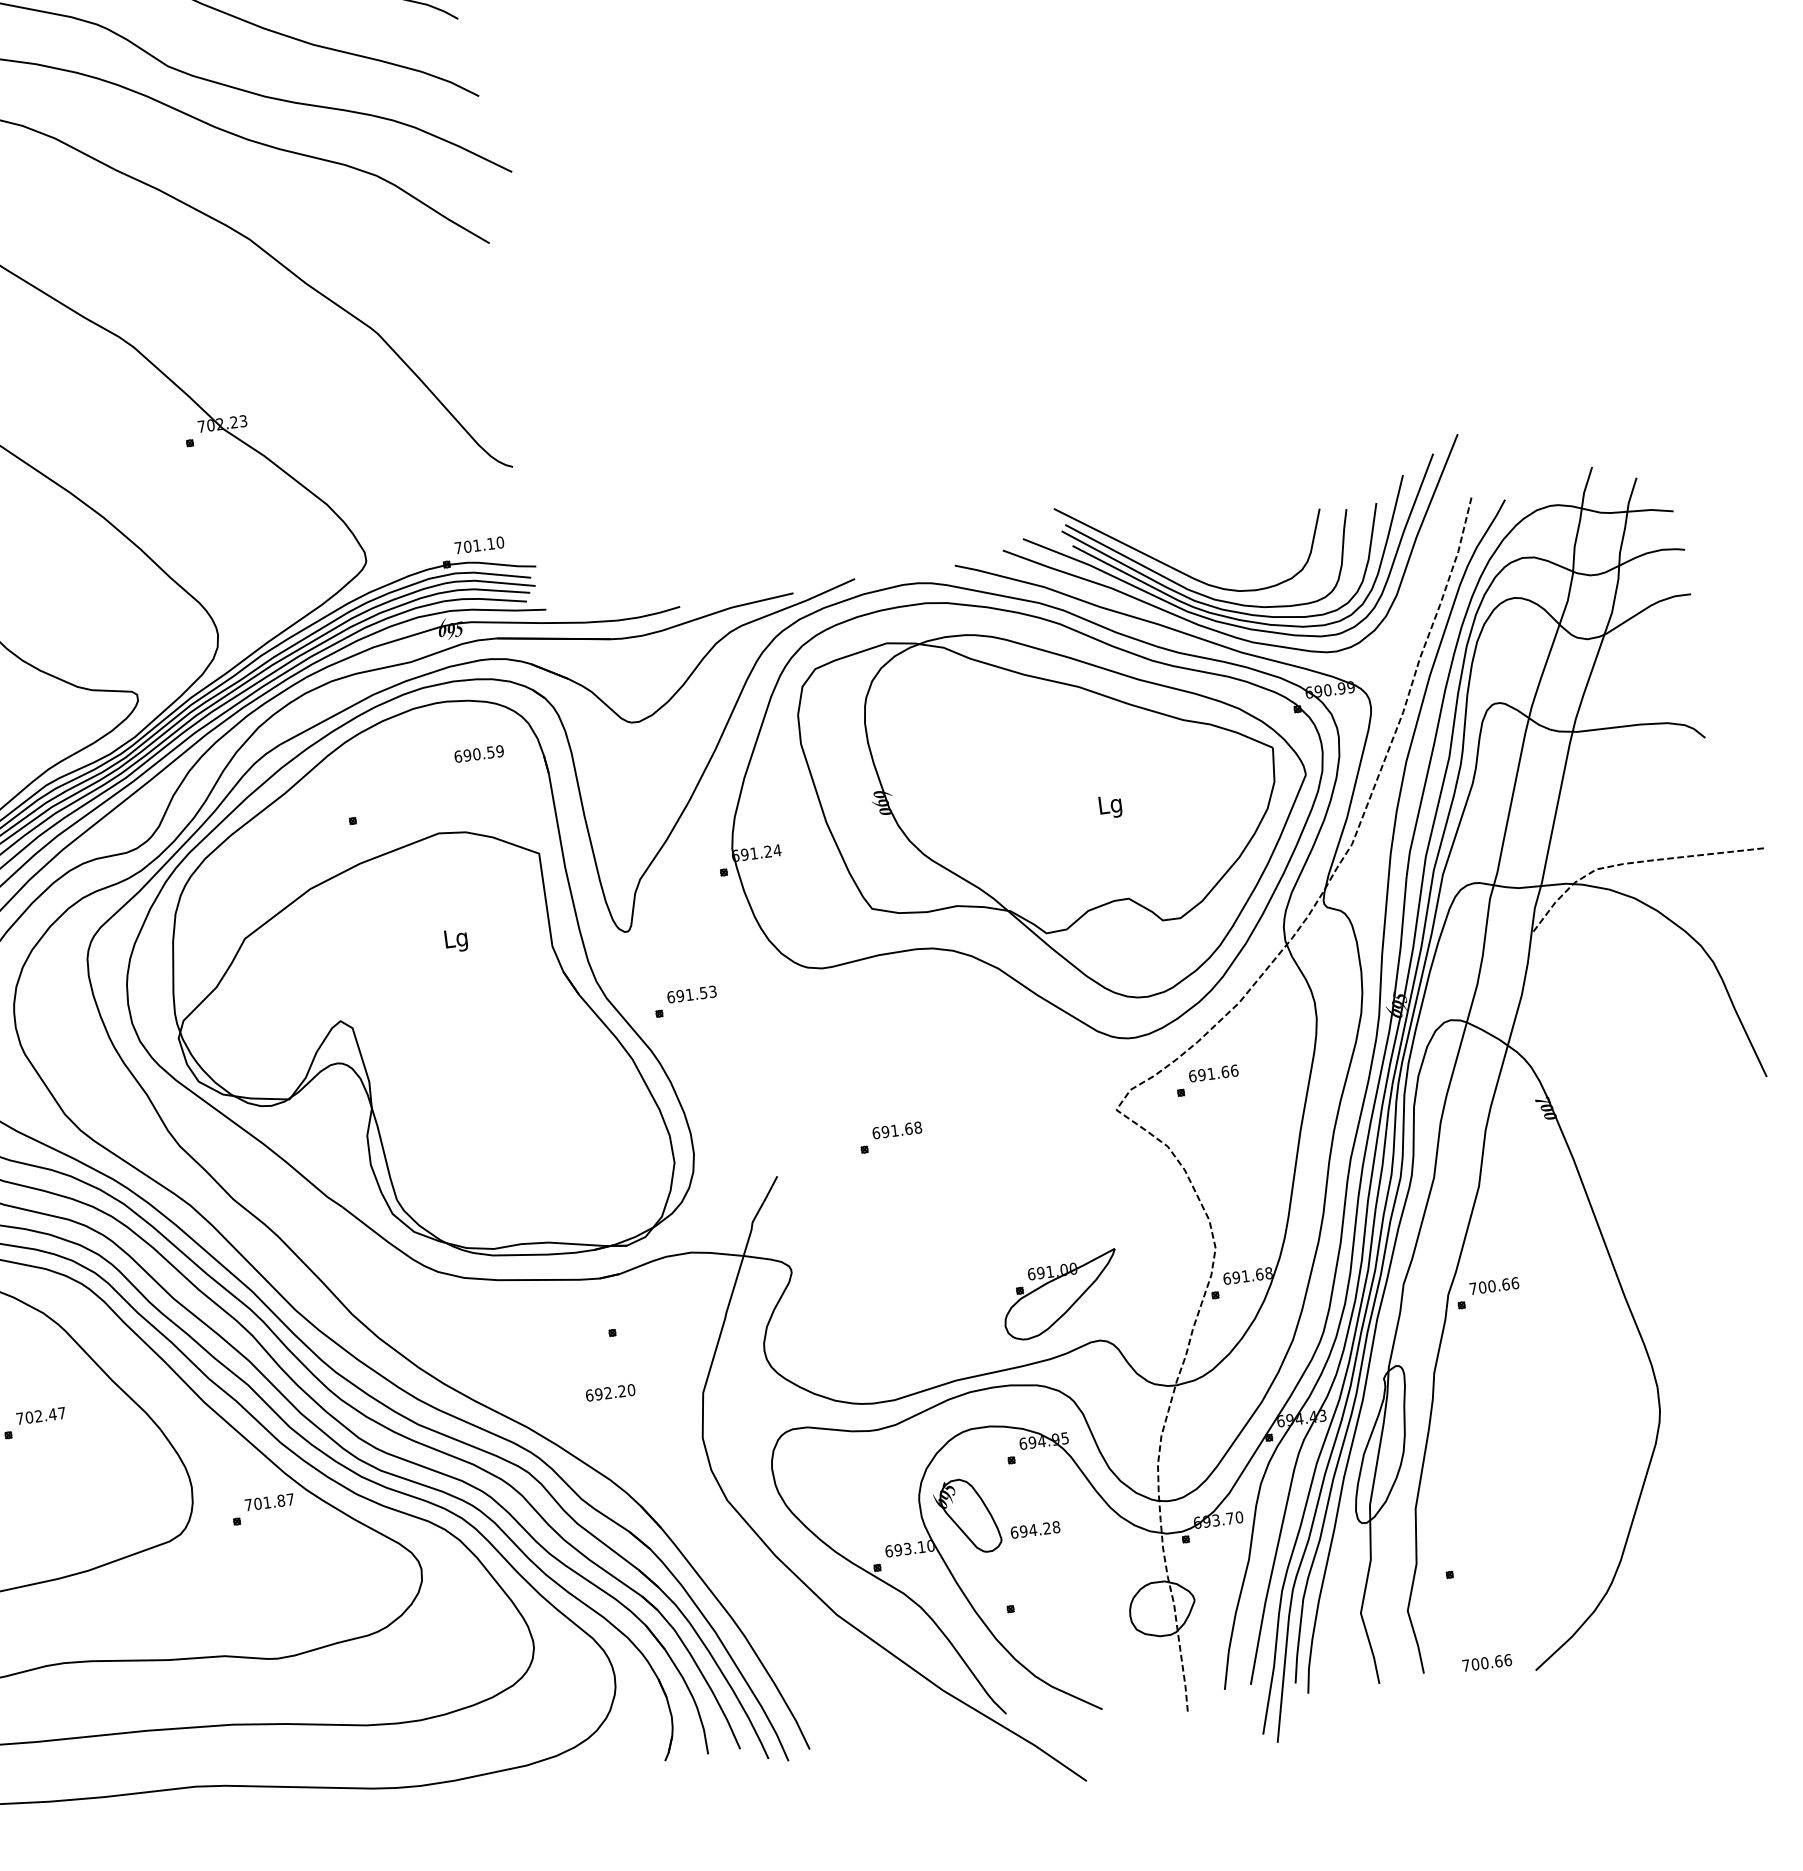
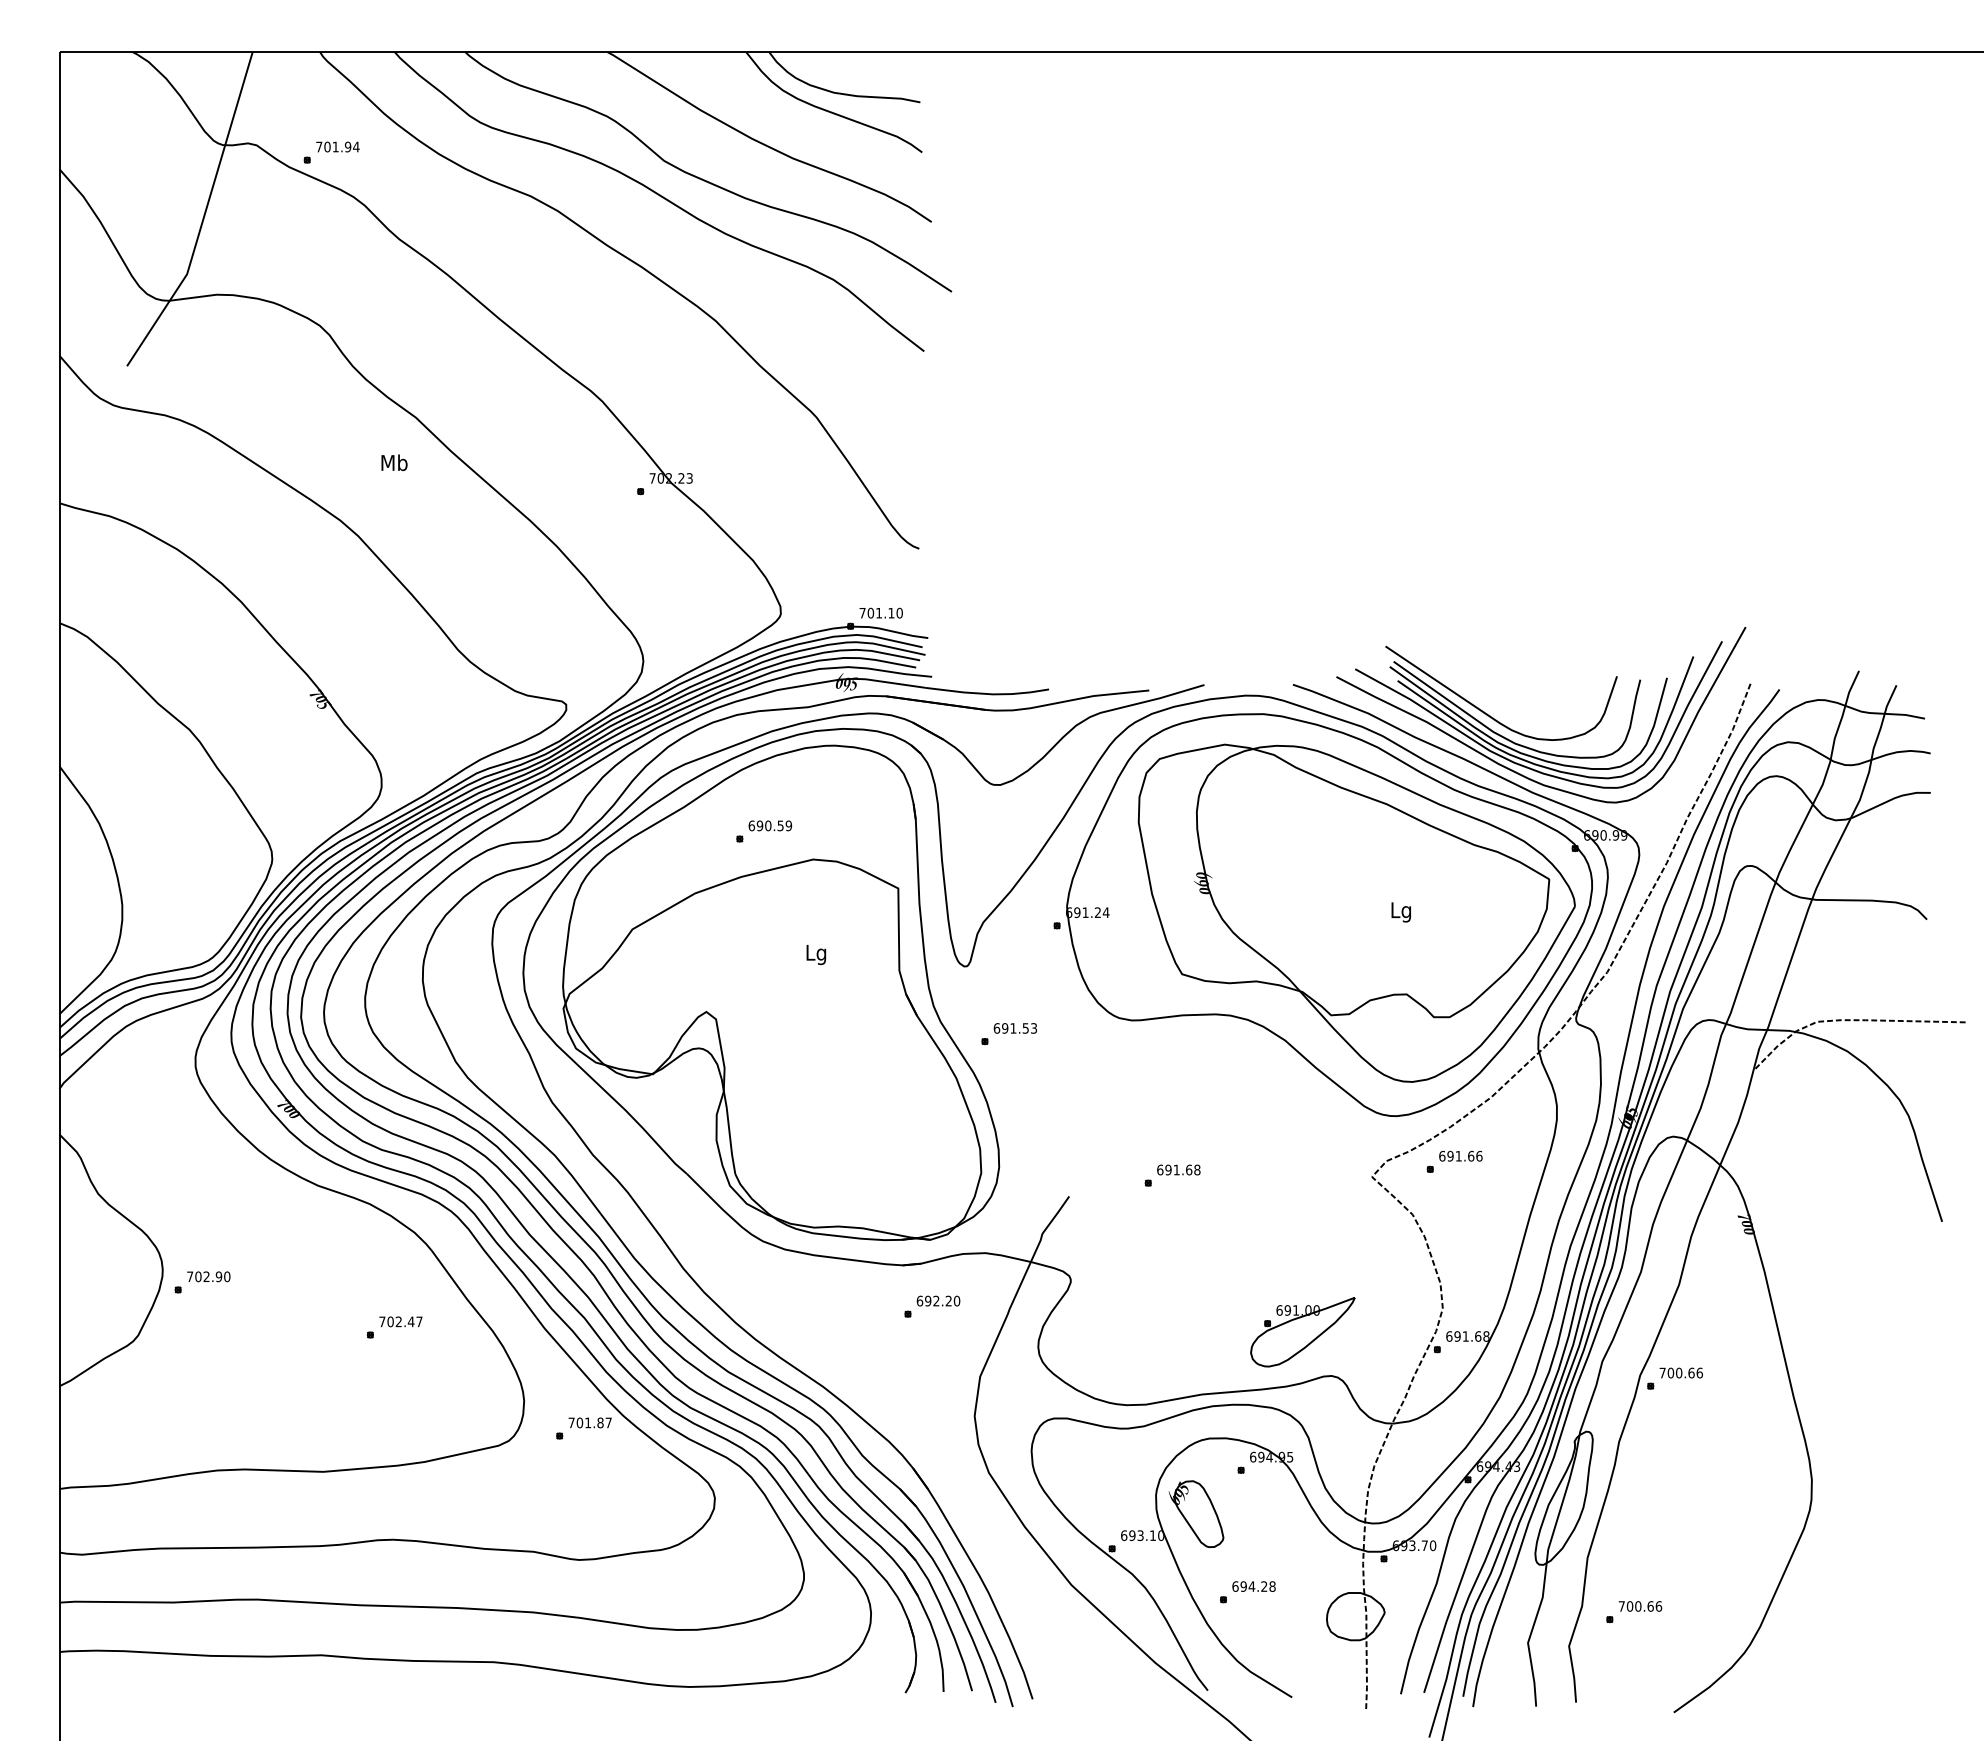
text: (479, 753) -> (770, 825), moved
text: (610, 1392) -> (938, 1300), moved
text: (1034, 1529) -> (1253, 1586), moved
text: (1487, 1662) -> (1640, 1606), moved

